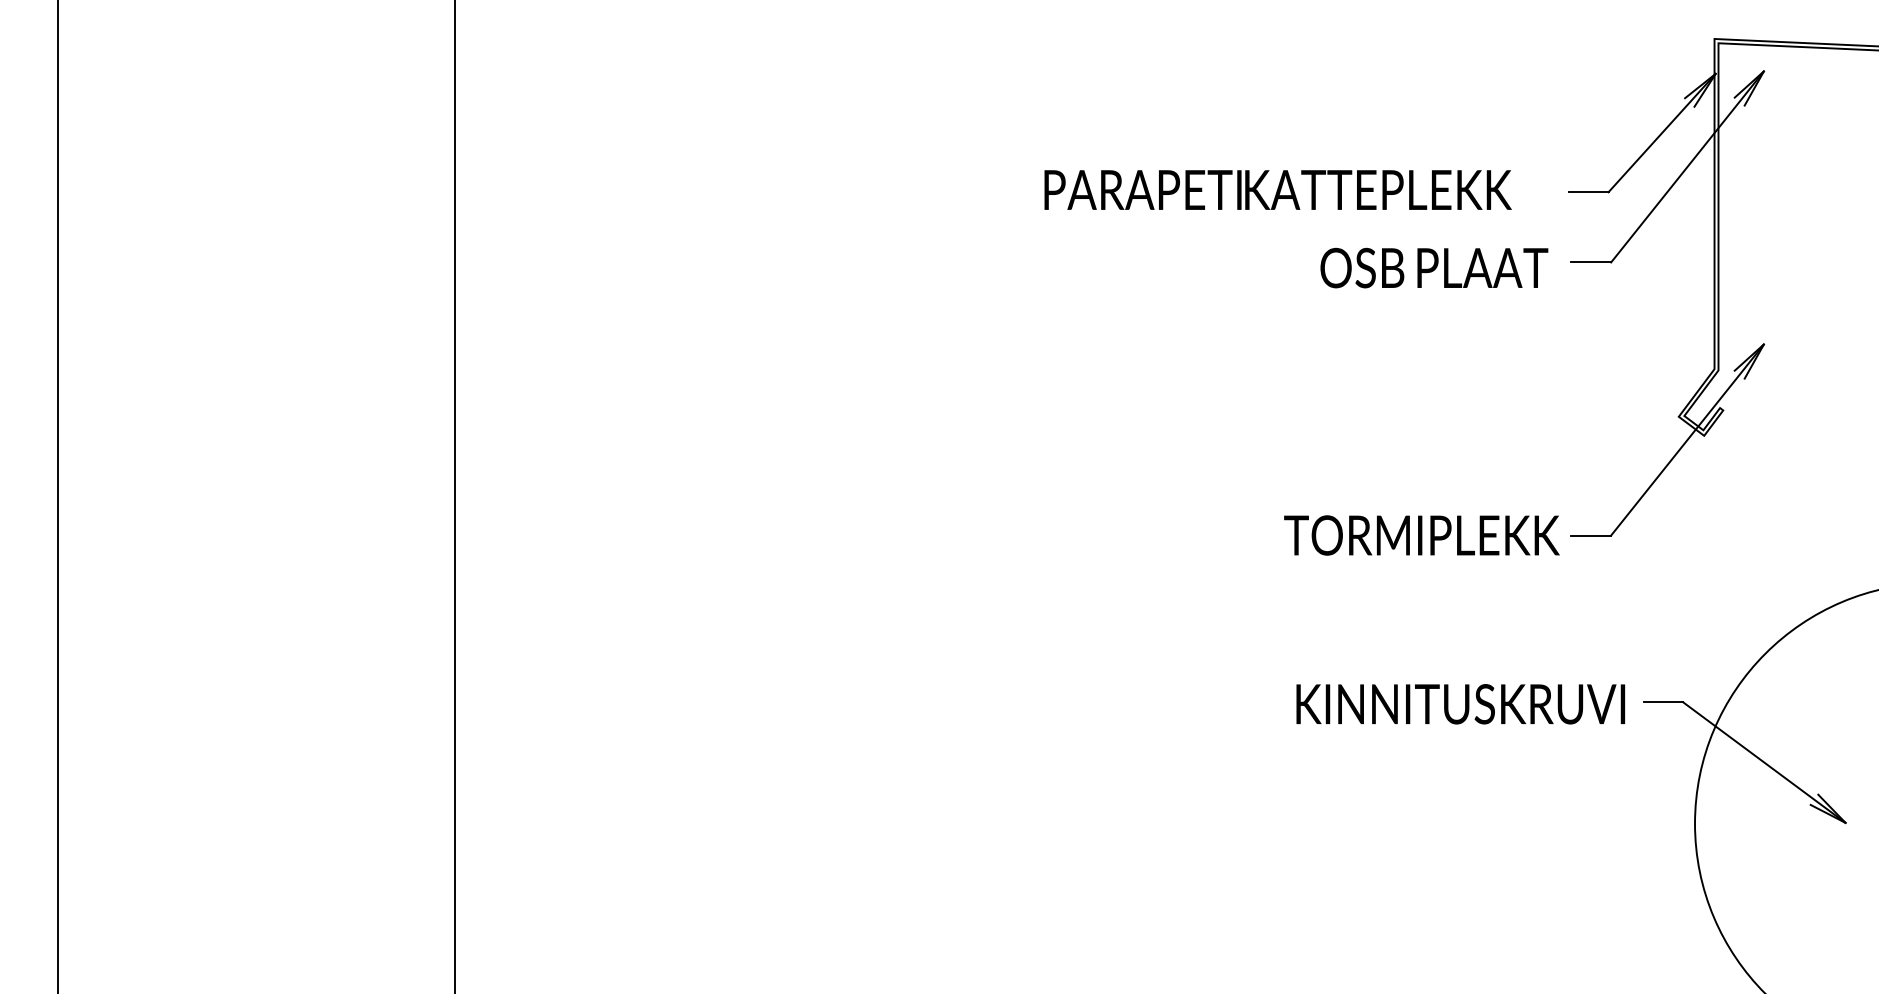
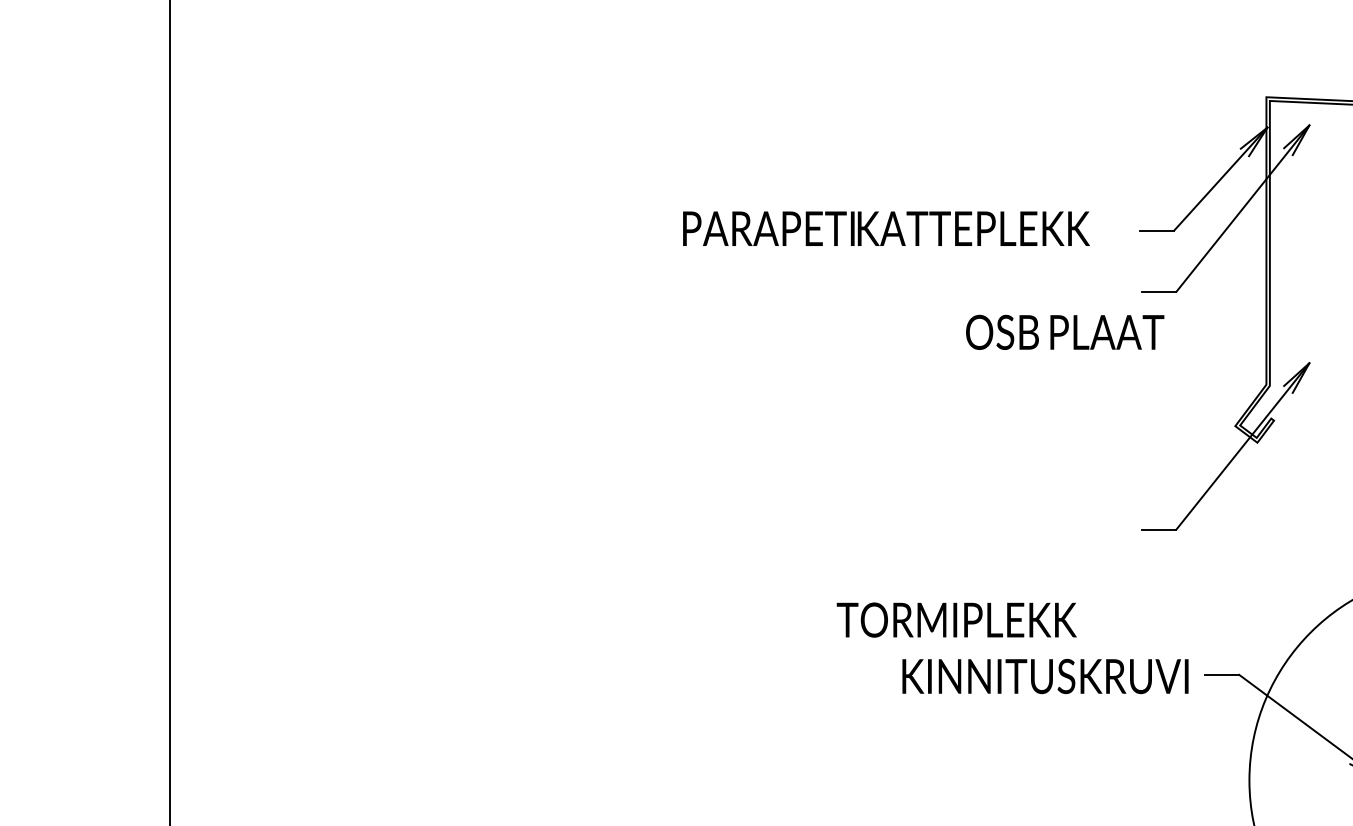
text: (1434, 267) -> (1065, 331), moved
text: (1421, 535) -> (956, 620), moved

